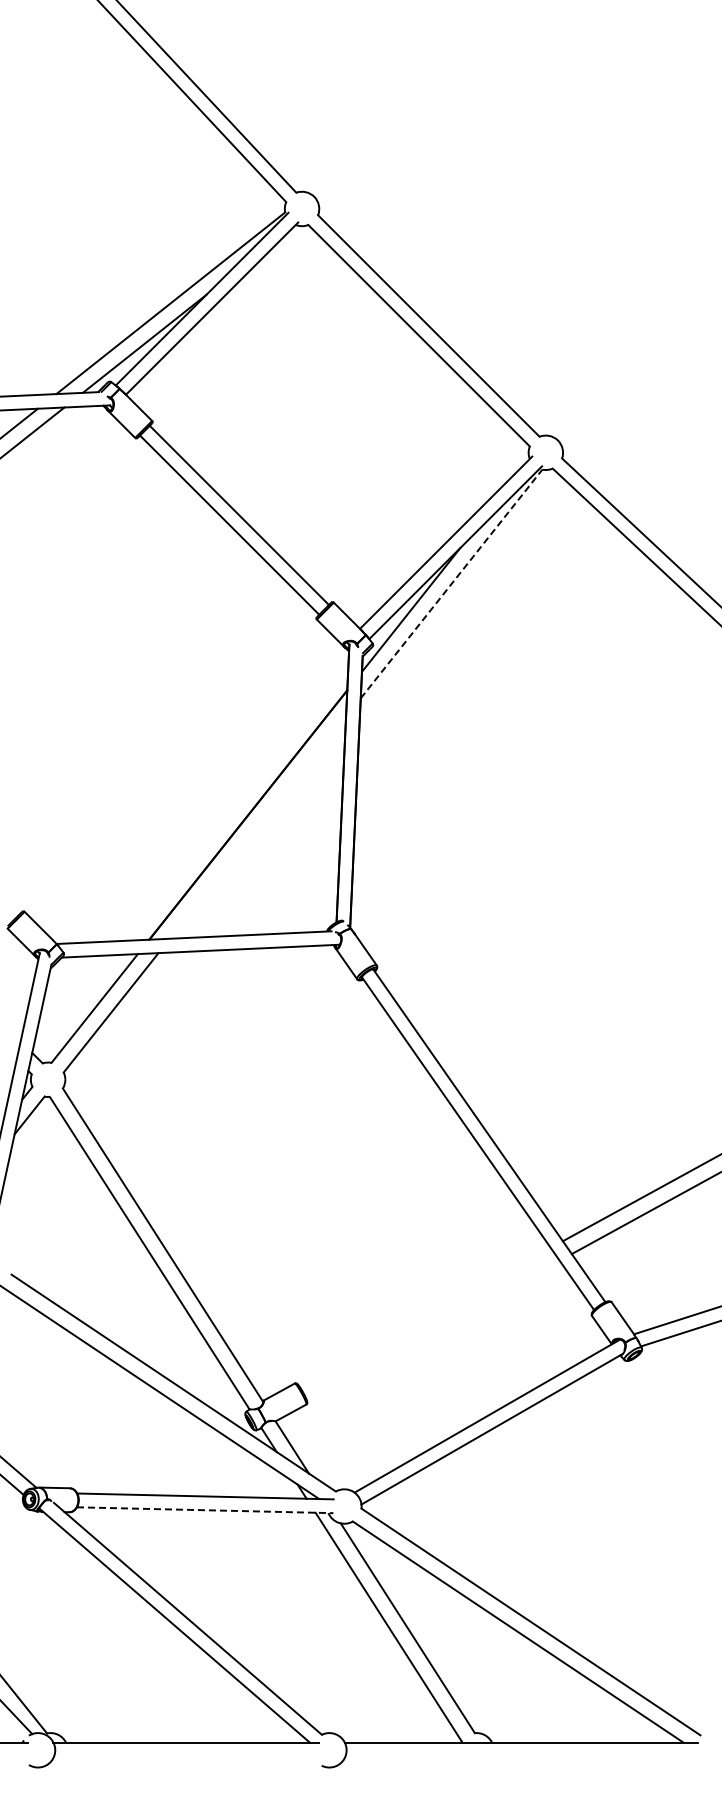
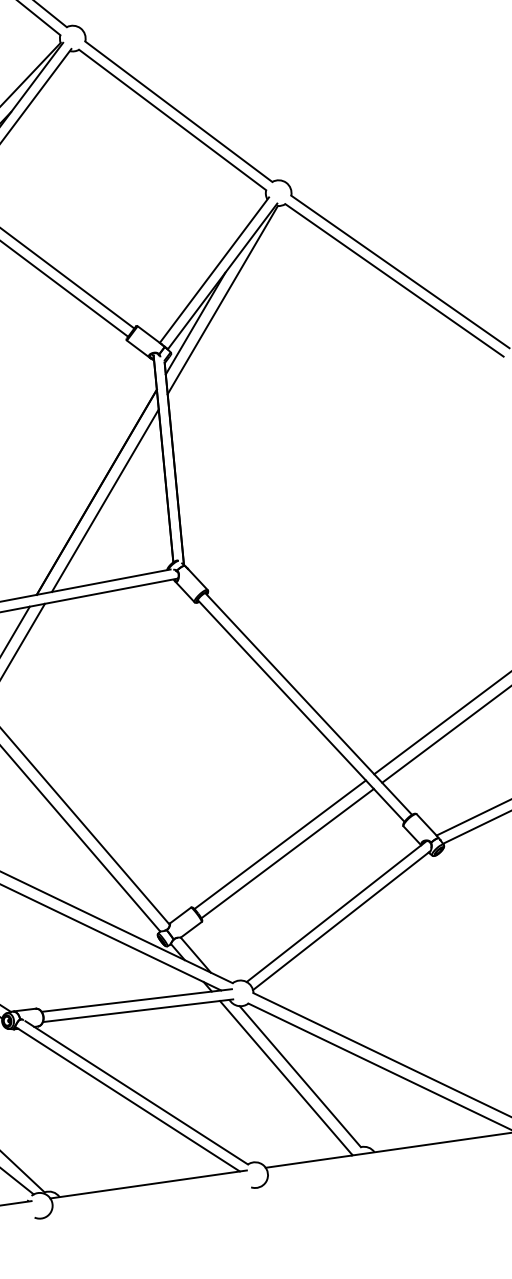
line: (451, 583) -> (222, 299), dashed -> solid
line: (257, 827) -> (104, 500), added
line: (424, 1316) -> (279, 844), added
line: (432, 1329) -> (287, 853), added
line: (205, 1510) -> (138, 1010), dashed -> solid

